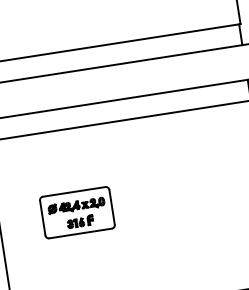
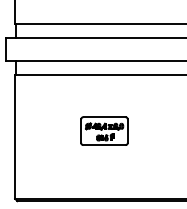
part: (77, 211) -> (104, 130), moved

